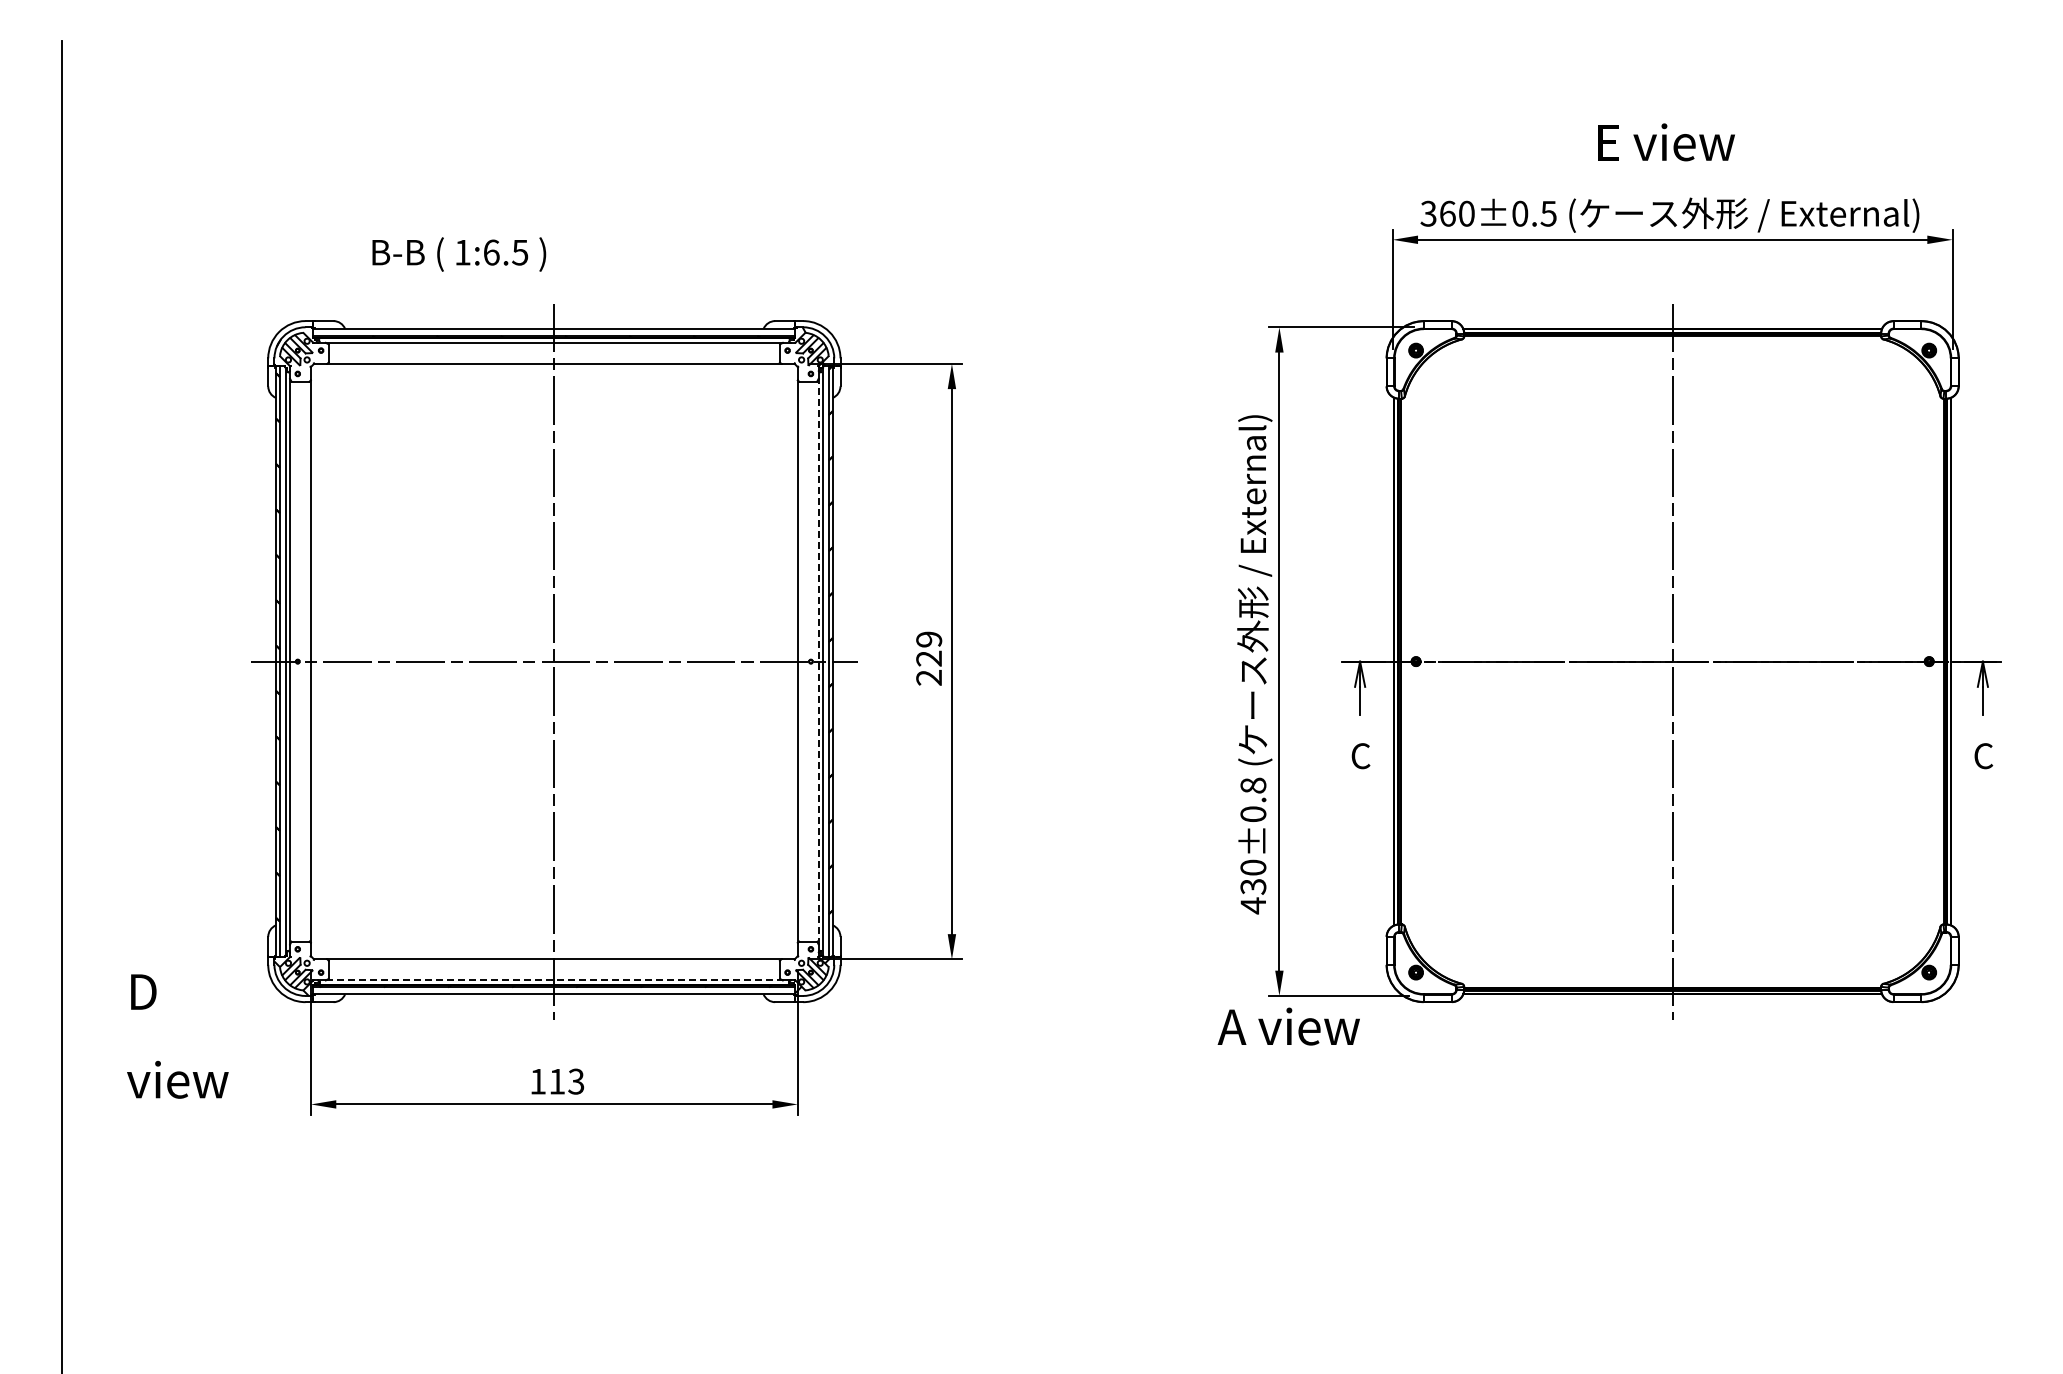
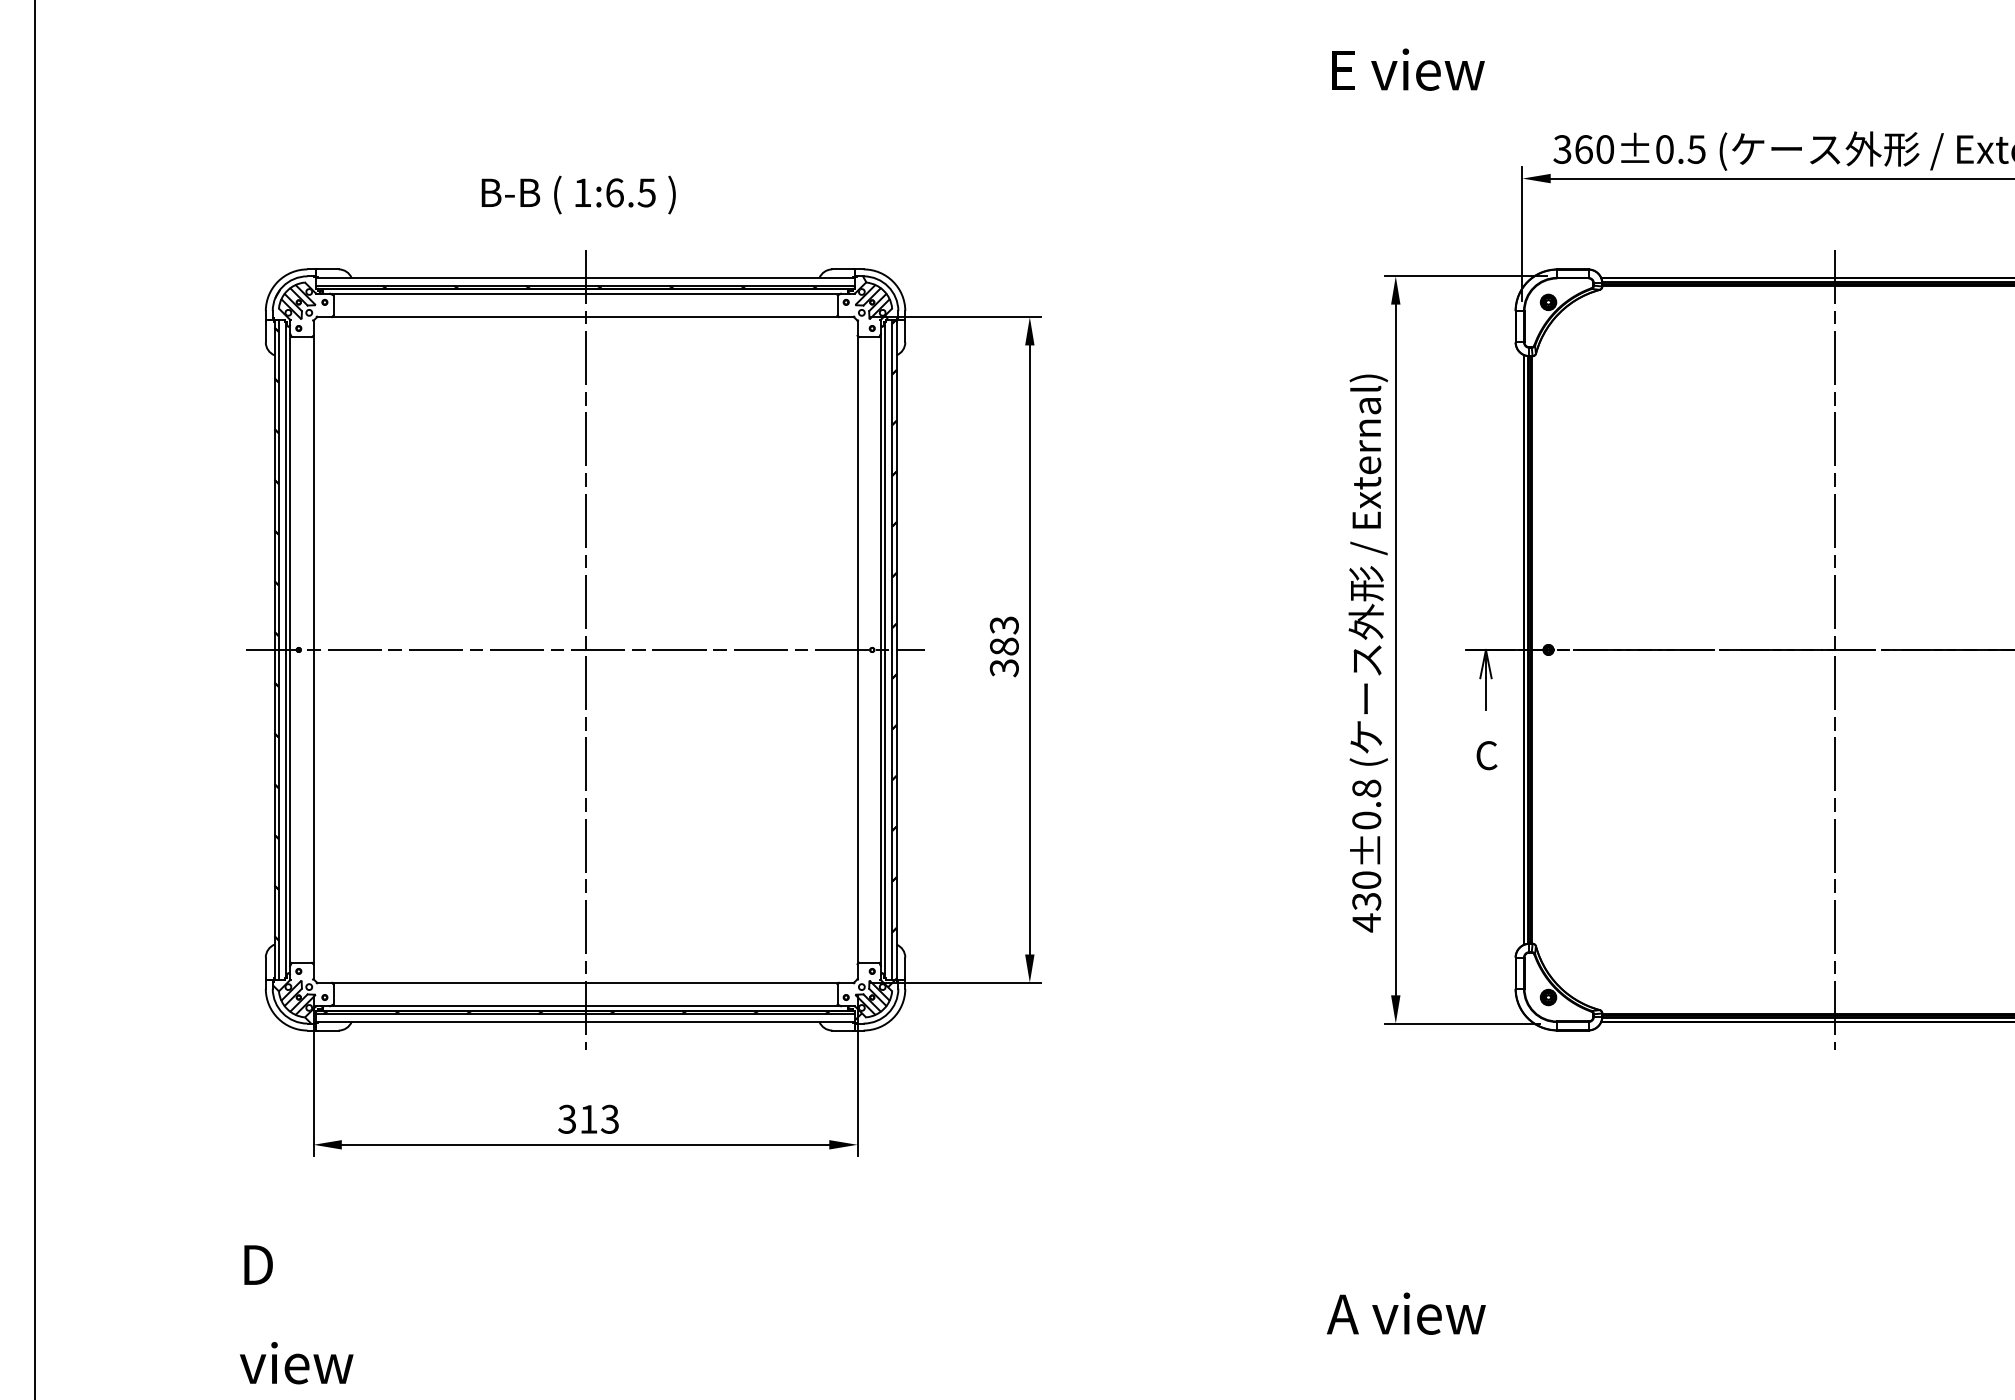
text: (1666, 142) -> (1408, 69), moved
text: (459, 254) -> (578, 195), moved
text: (929, 658) -> (1004, 646), 229 -> 383
line: (818, 661) -> (880, 649), dashed -> solid
line: (554, 980) -> (585, 1006), dashed -> solid
text: (1288, 1026) -> (1405, 1313), moved
text: (177, 1036) -> (296, 1314), moved
text: (537, 1081) -> (566, 1119), 113 -> 313

